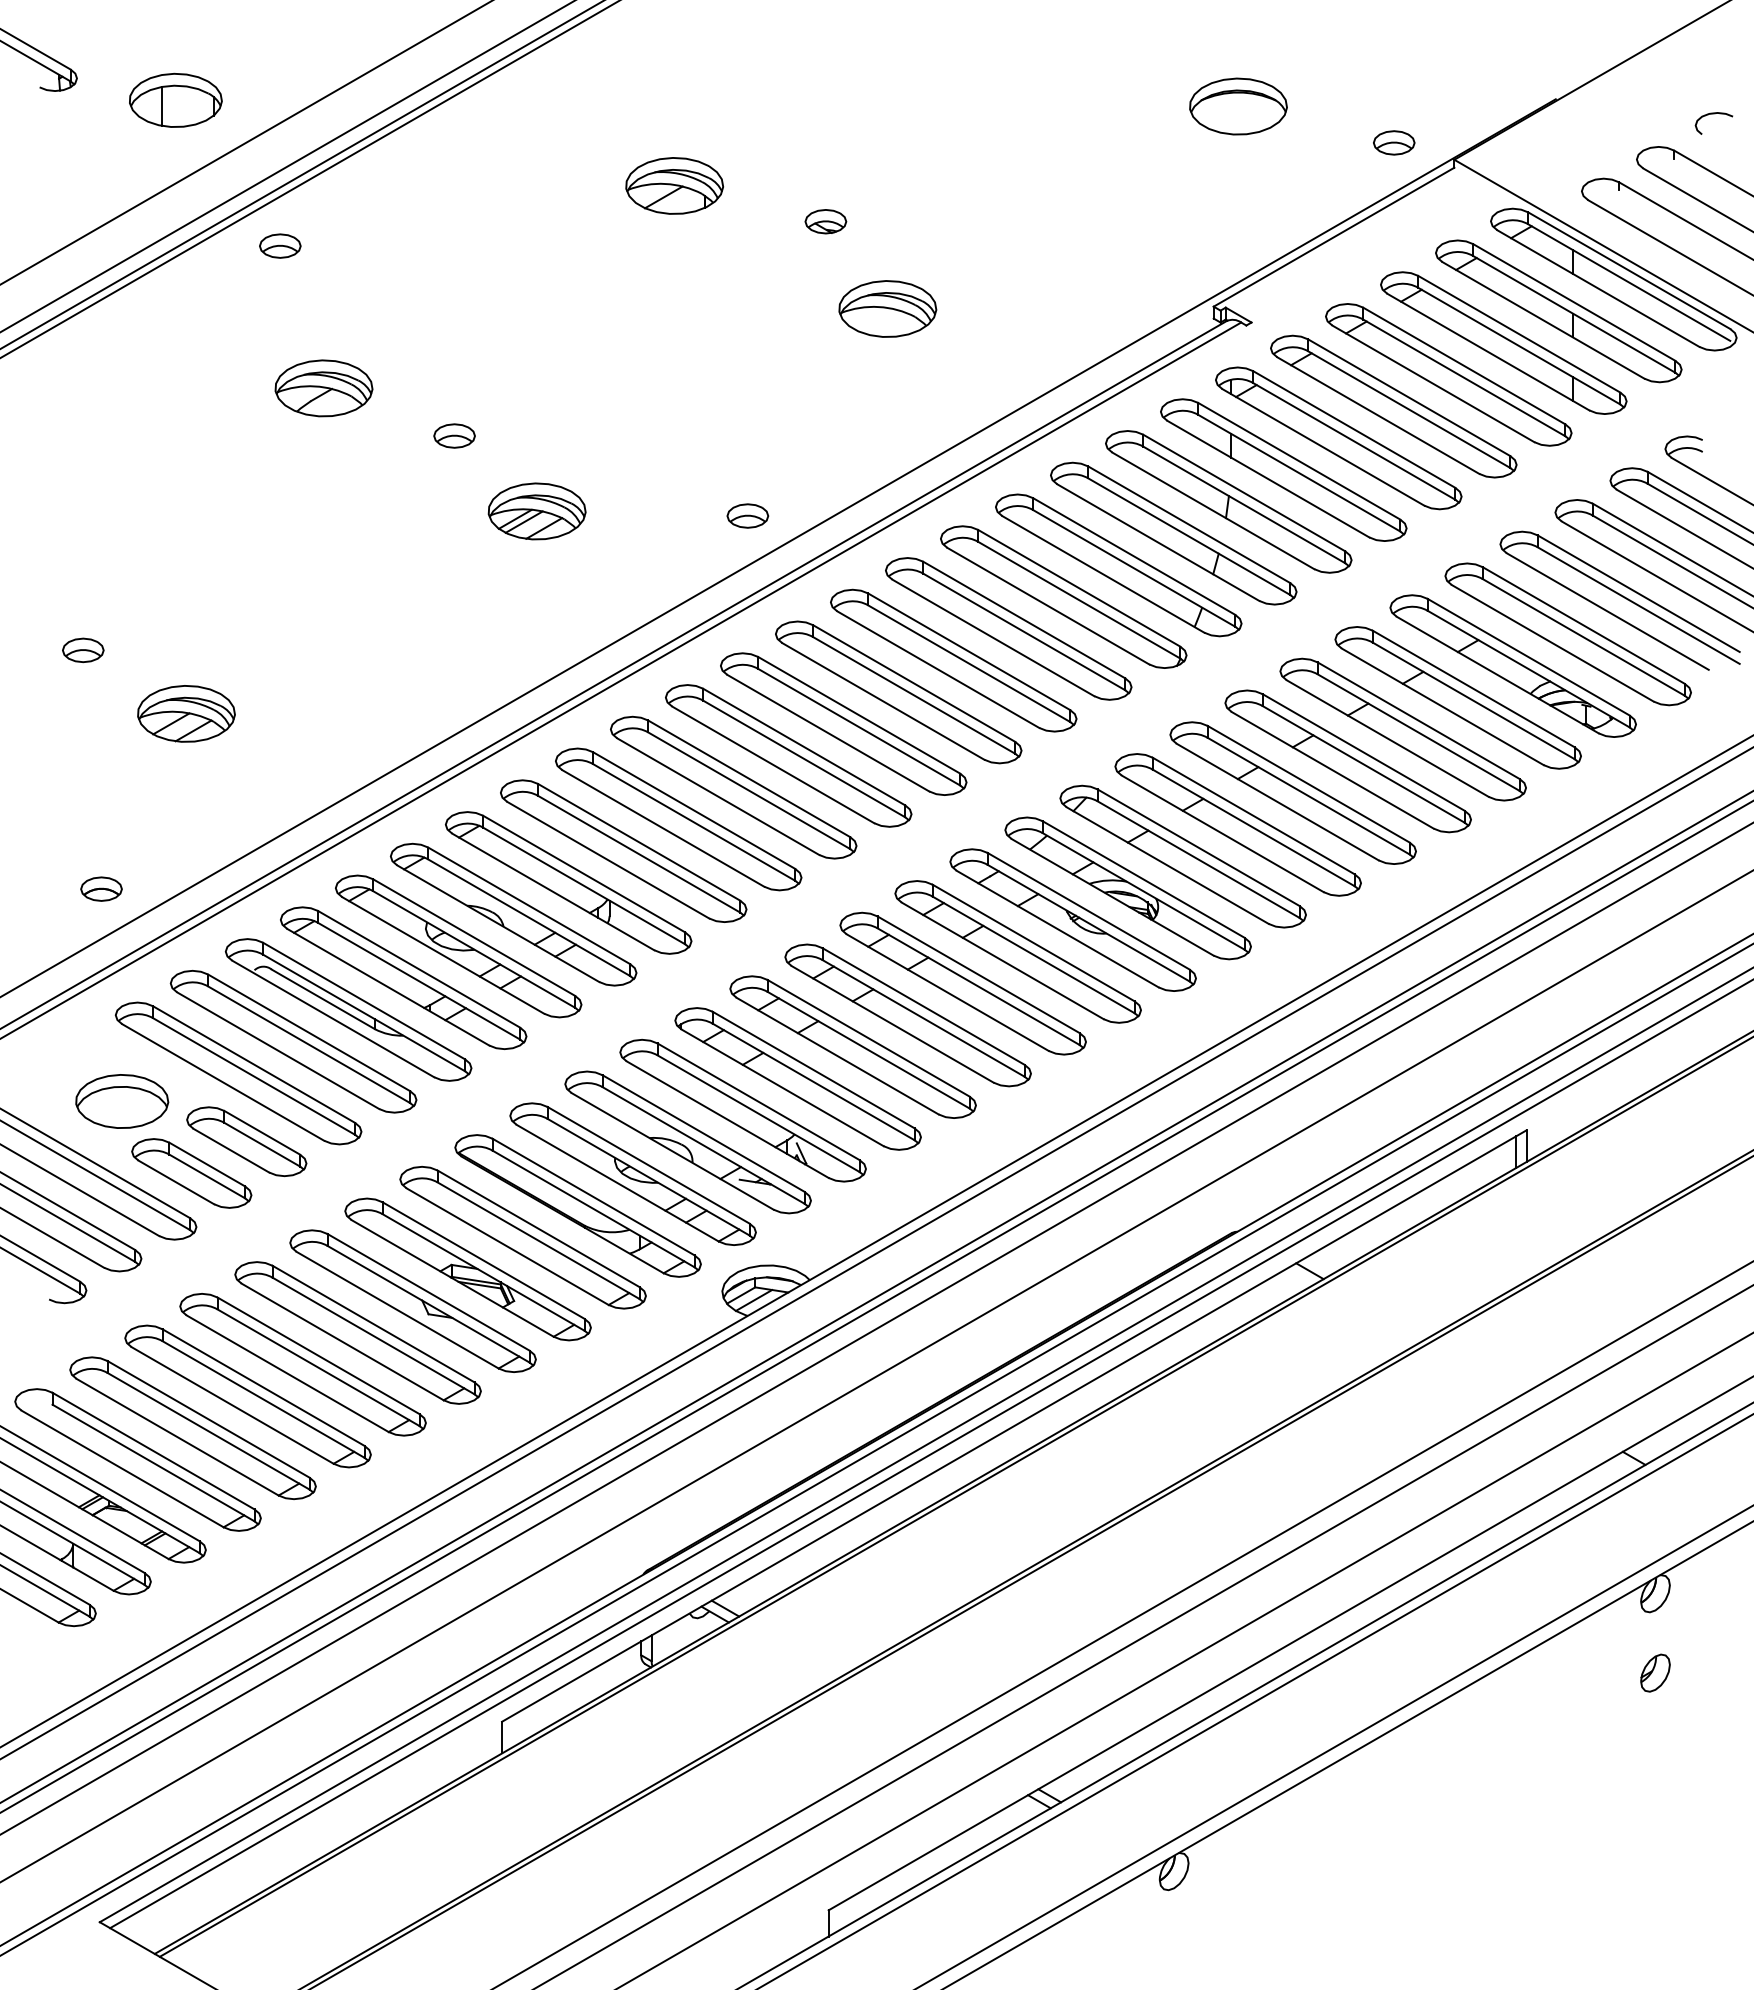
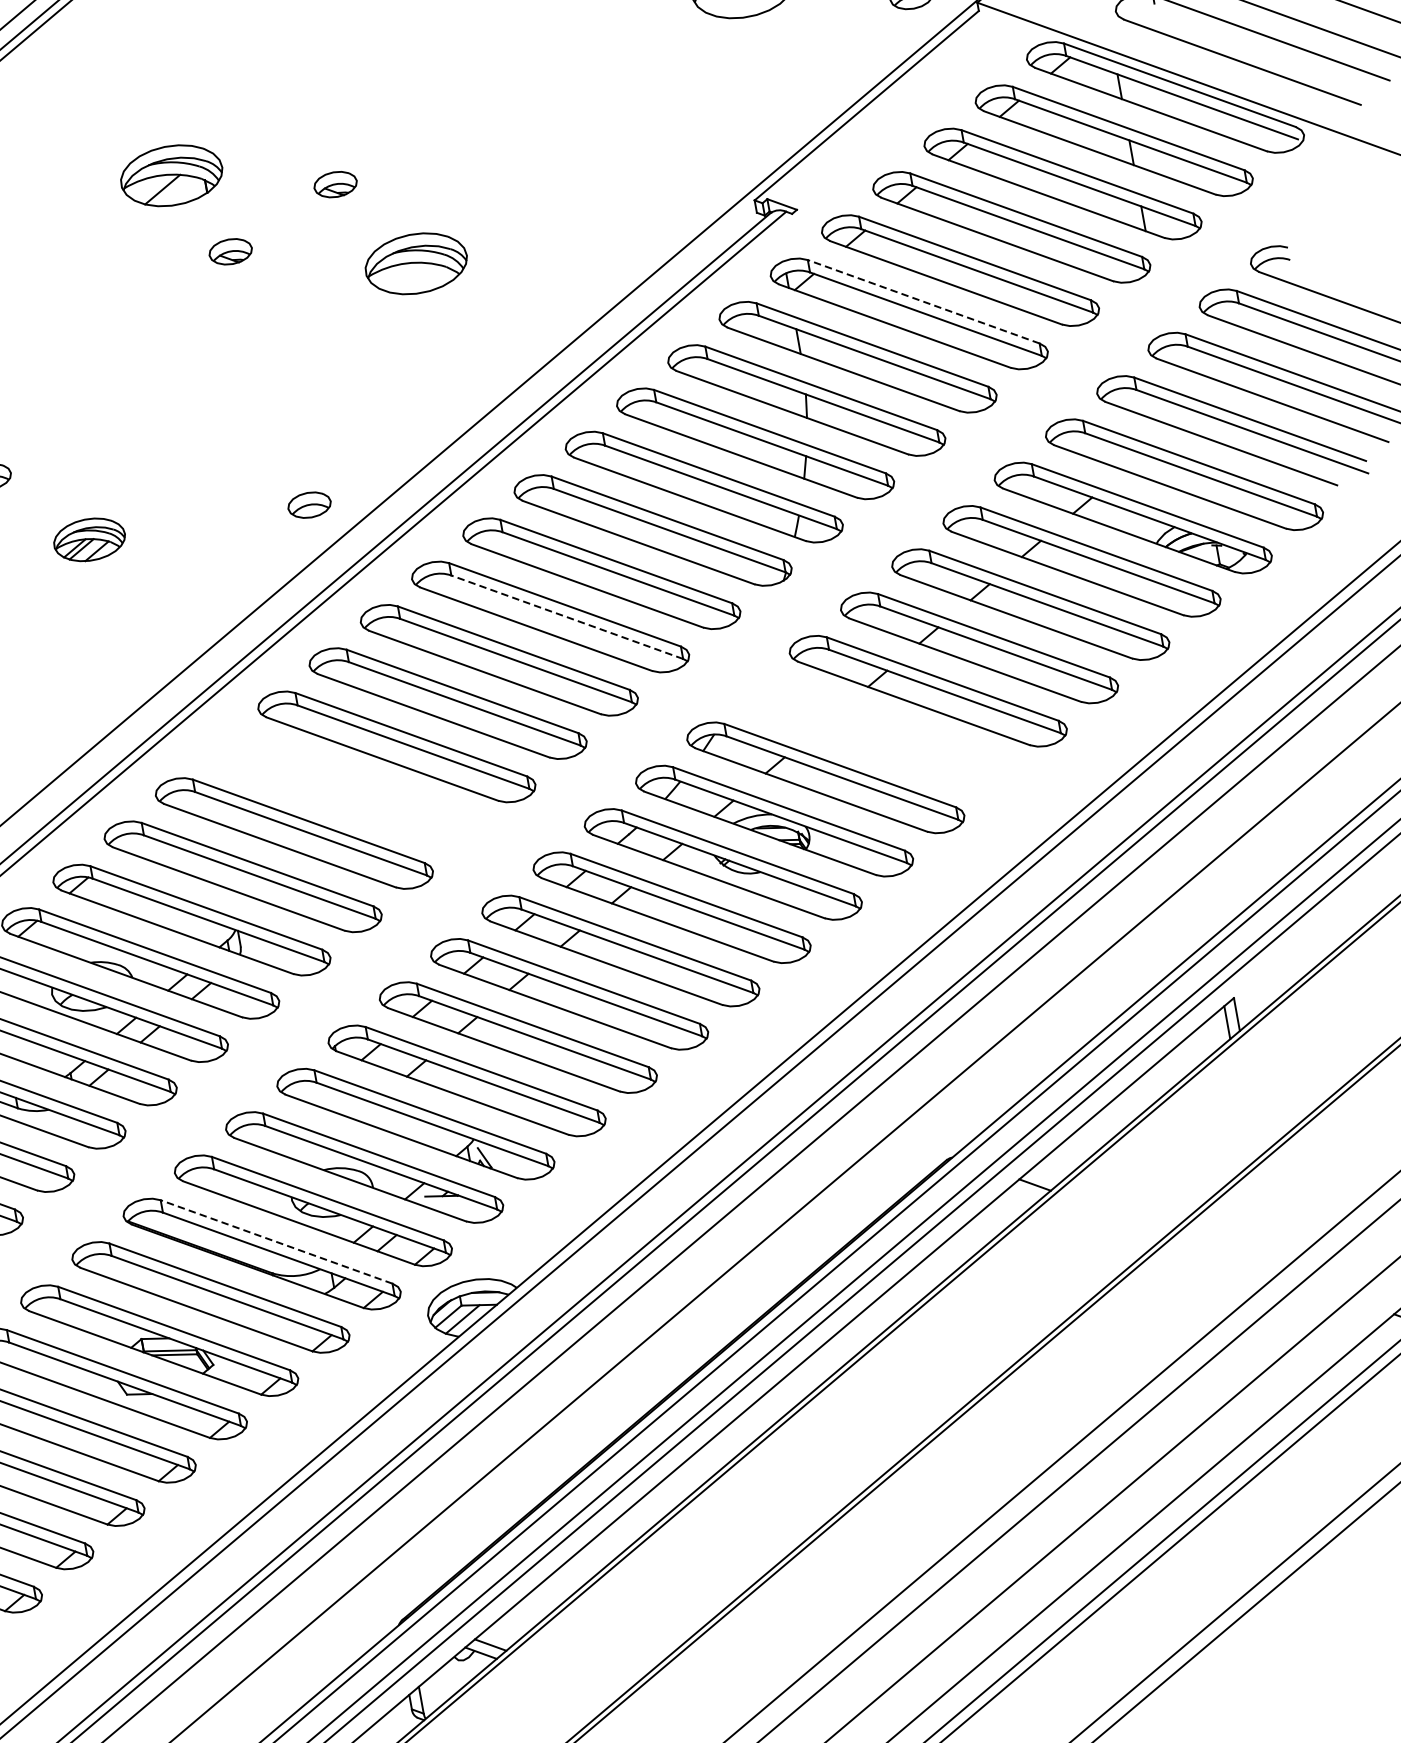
part: (716, 266) -> (230, 251), added
line: (1354, 429) -> (924, 301), solid -> dashed
part: (536, 511) -> (89, 539), size x0.7
line: (969, 663) -> (567, 617), solid -> dashed
part: (733, 787) -> (345, 790), removed
part: (1237, 824) -> (876, 734), removed
line: (593, 1197) -> (276, 1242), solid -> dashed

